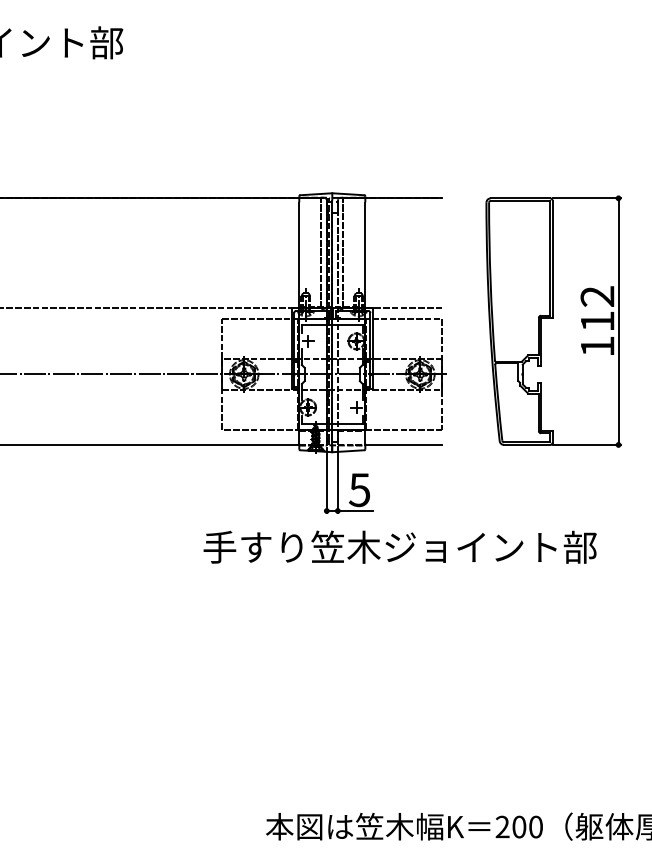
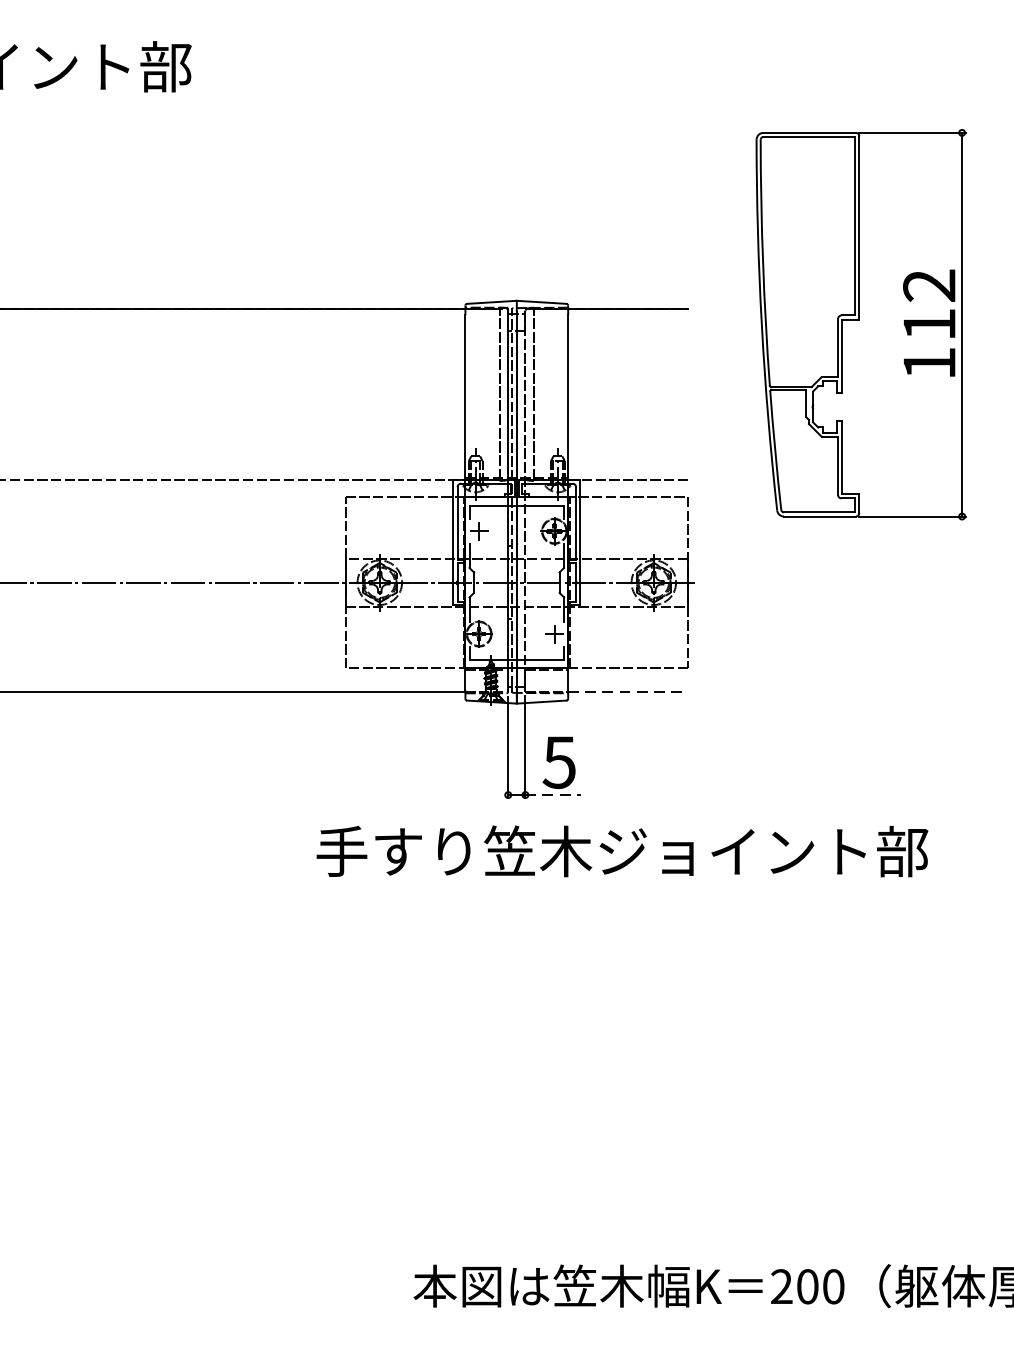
part: (553, 321) -> (860, 324), moved
line: (403, 444) -> (627, 691), solid -> dashed
line: (355, 511) -> (552, 795), solid -> dashed

